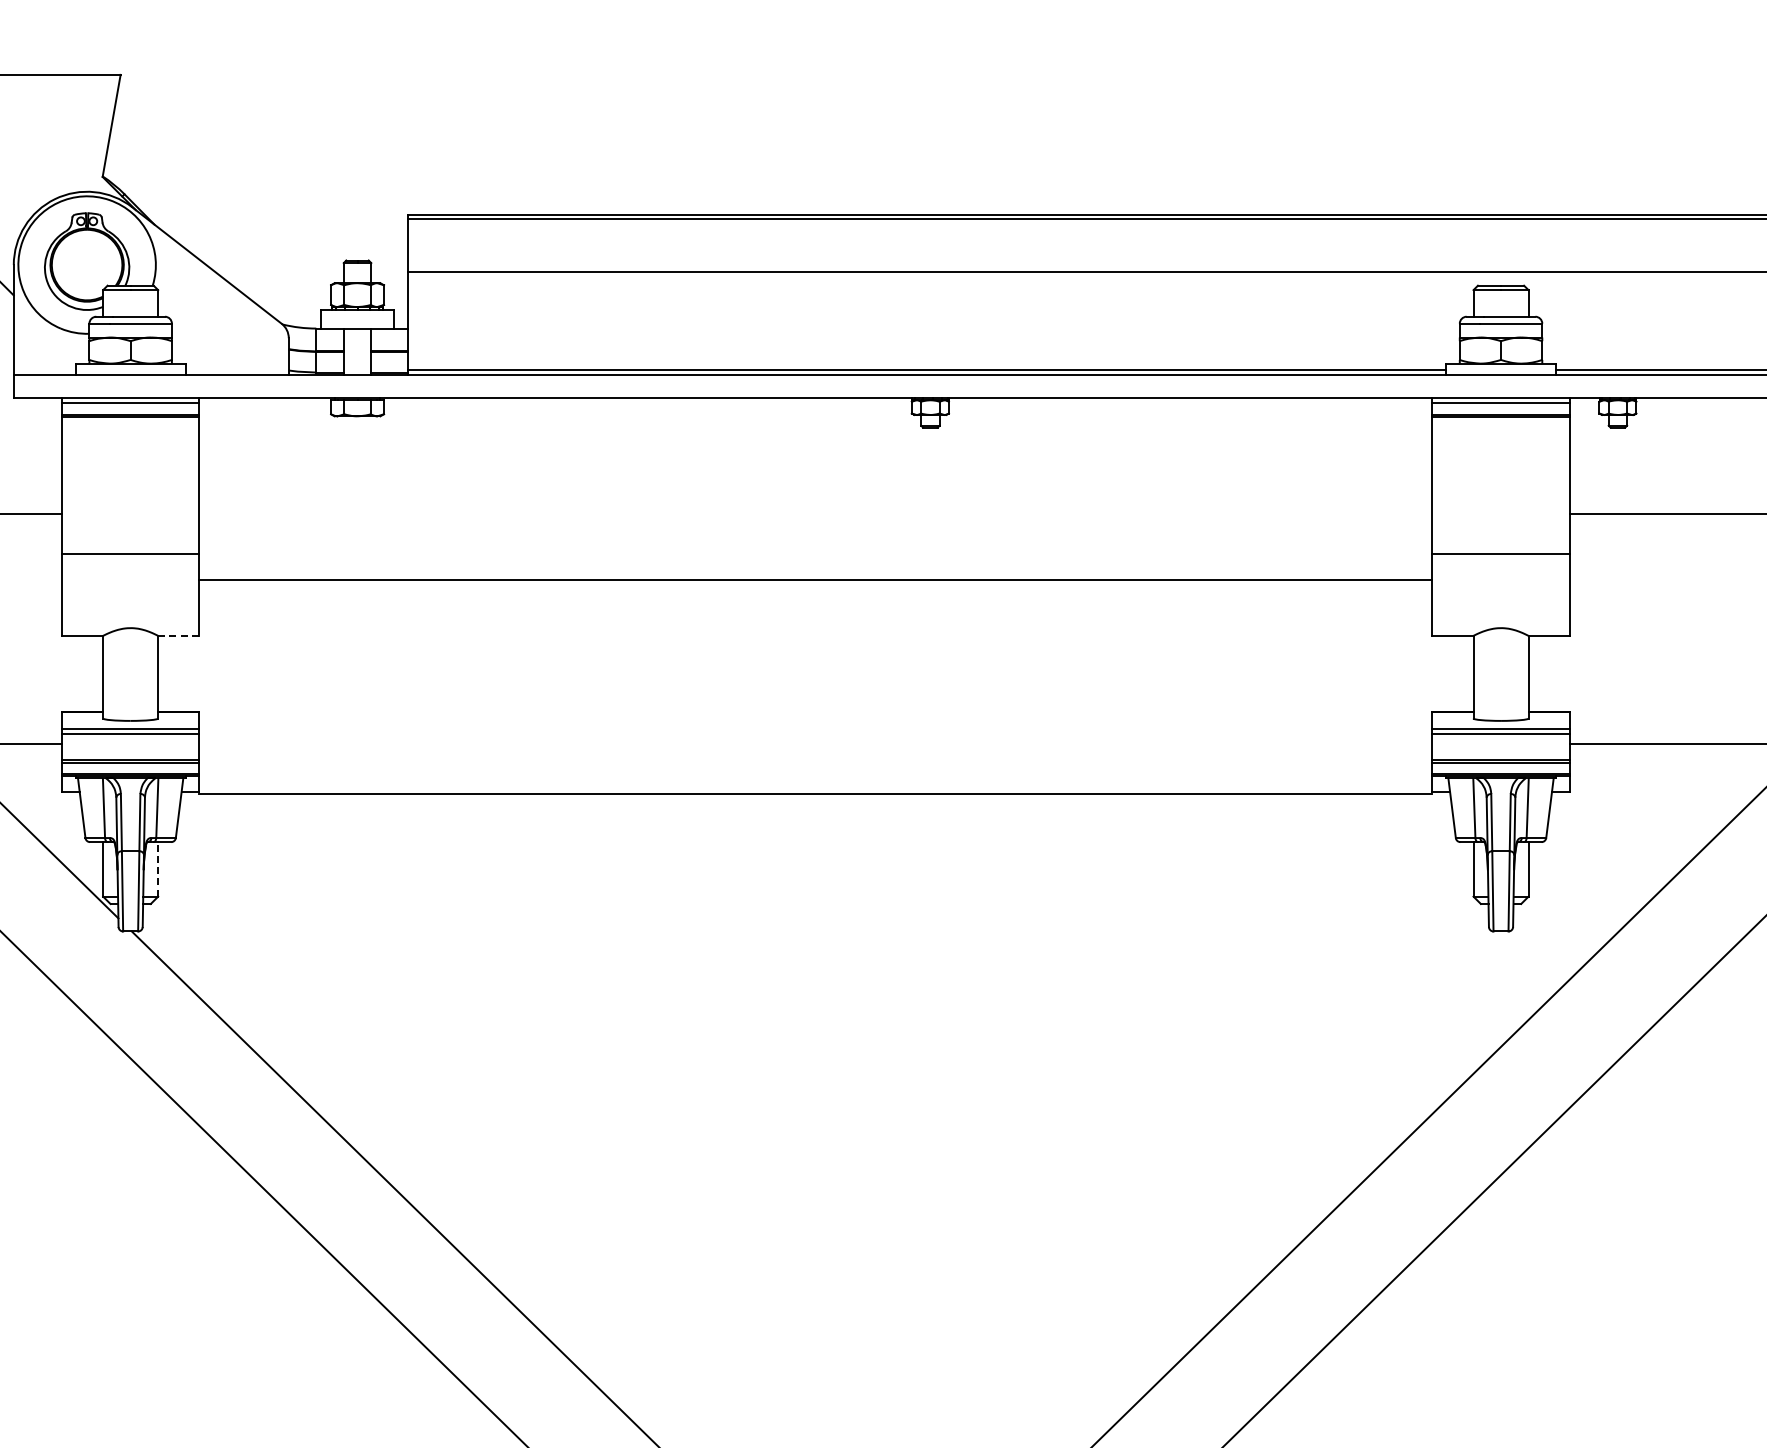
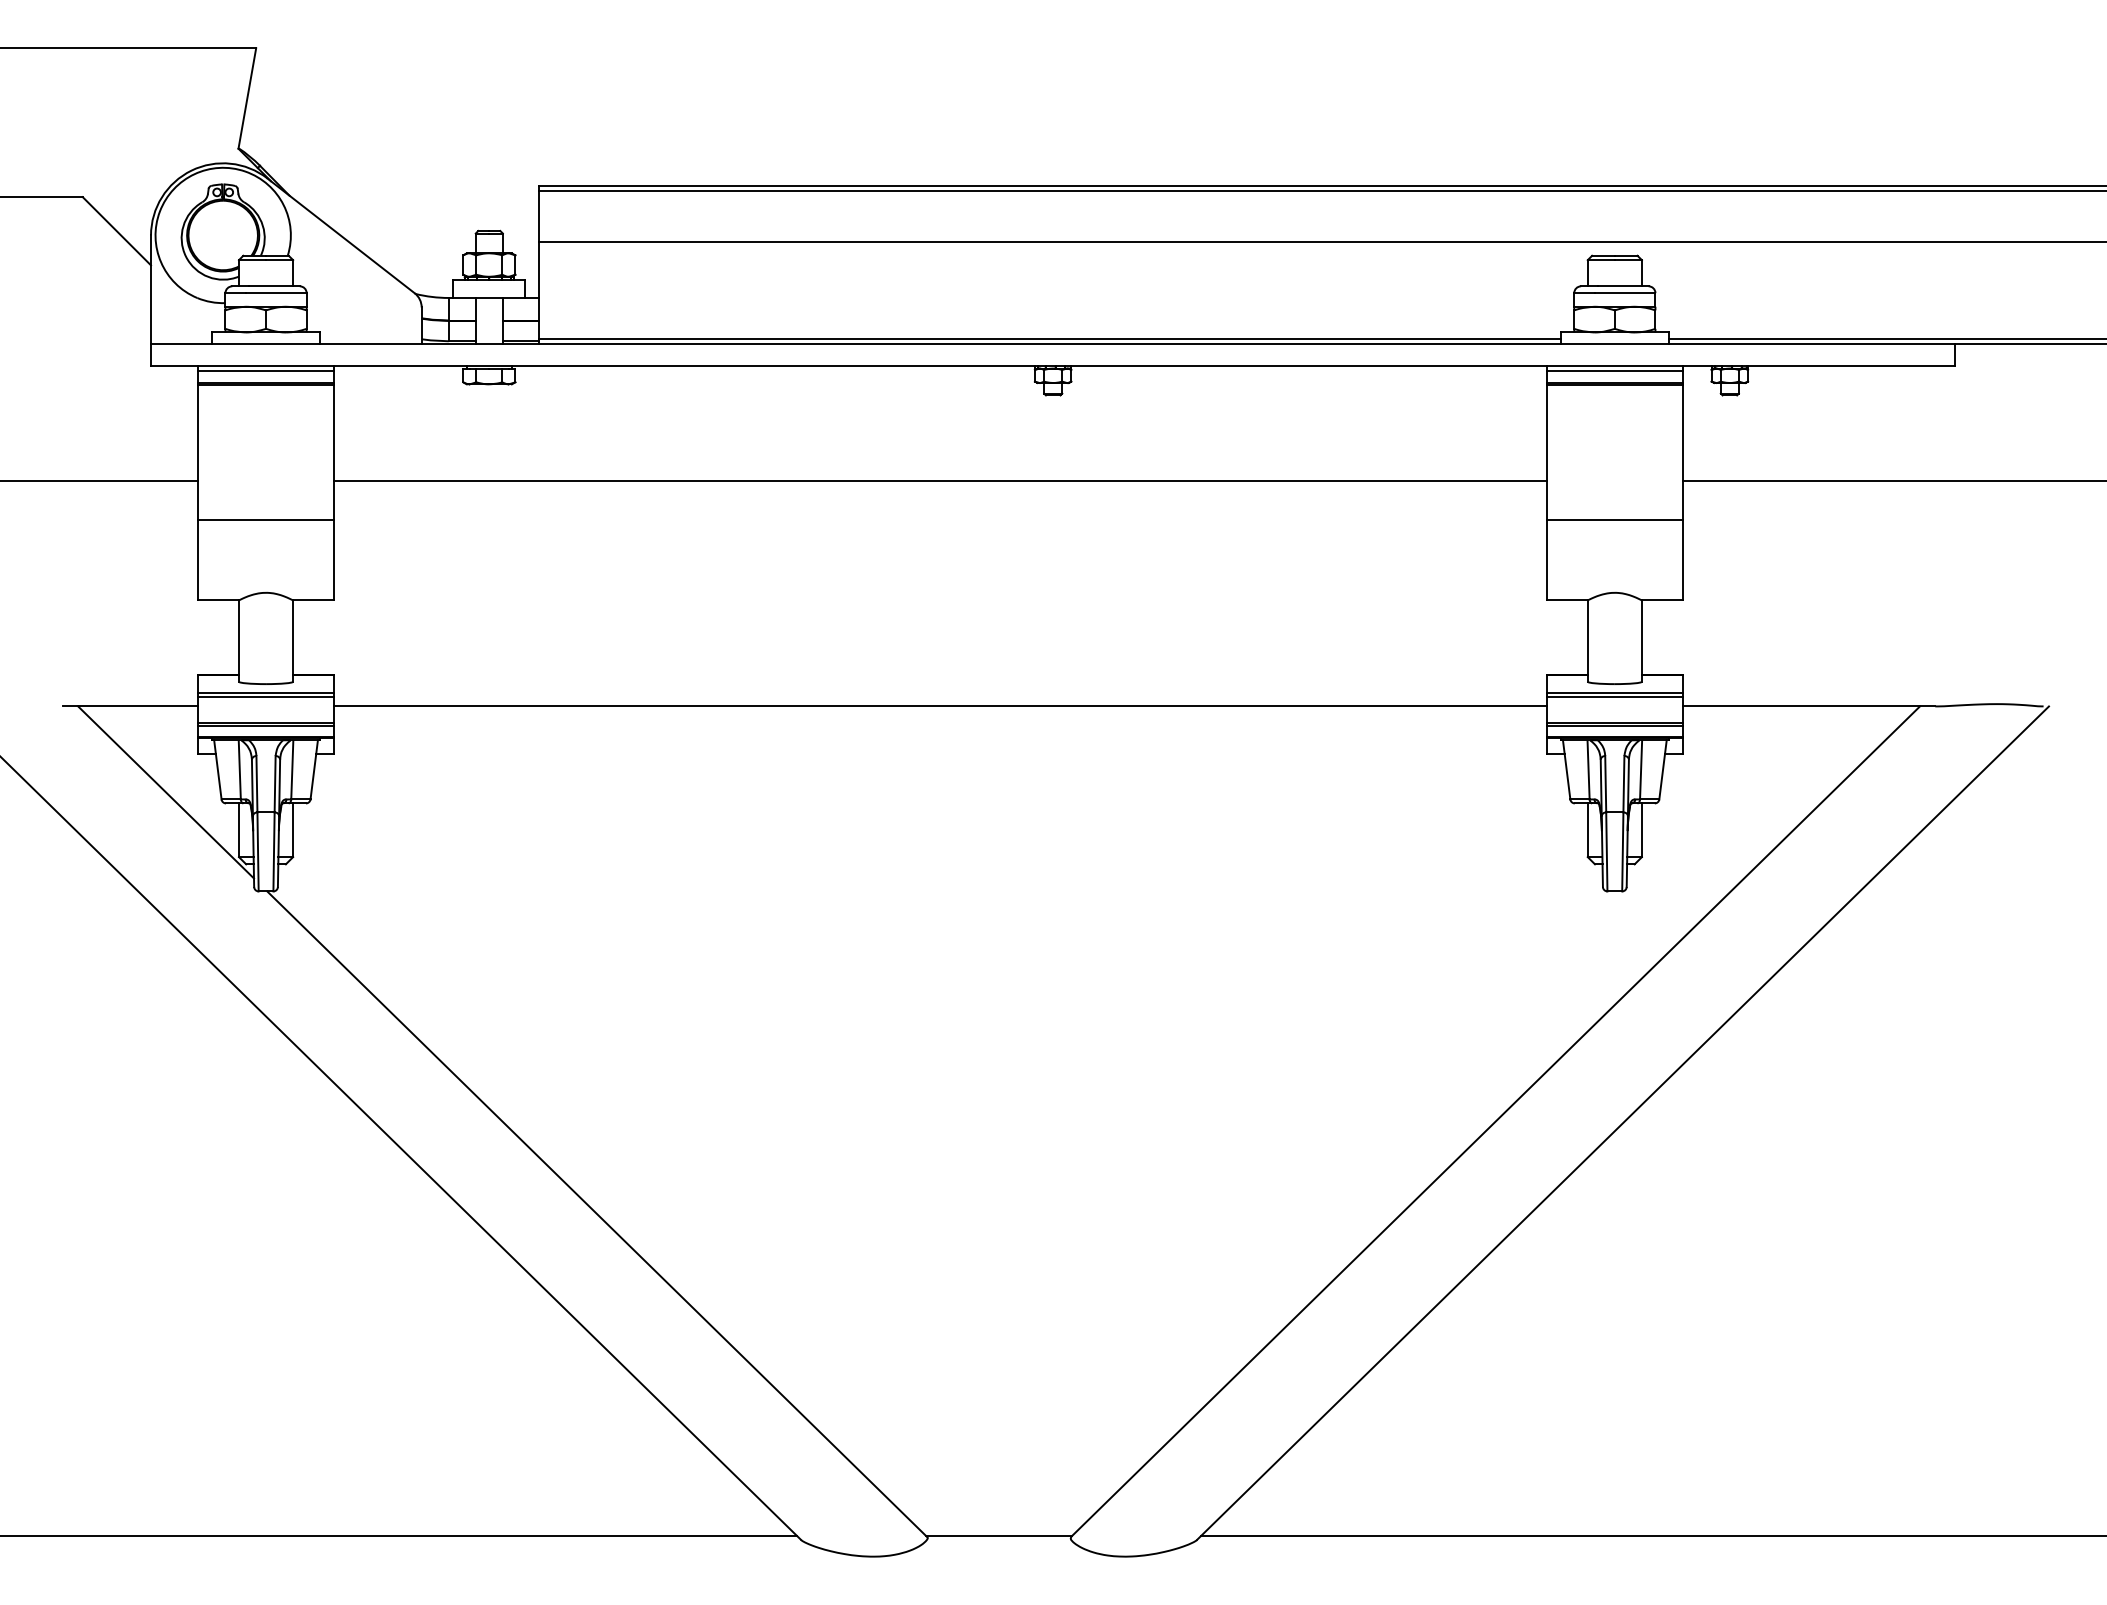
line: (815, 580) -> (940, 480), moved
line: (178, 635) -> (313, 600), dashed -> solid
line: (815, 794) -> (940, 706), moved
line: (158, 869) -> (293, 830), dashed -> solid

